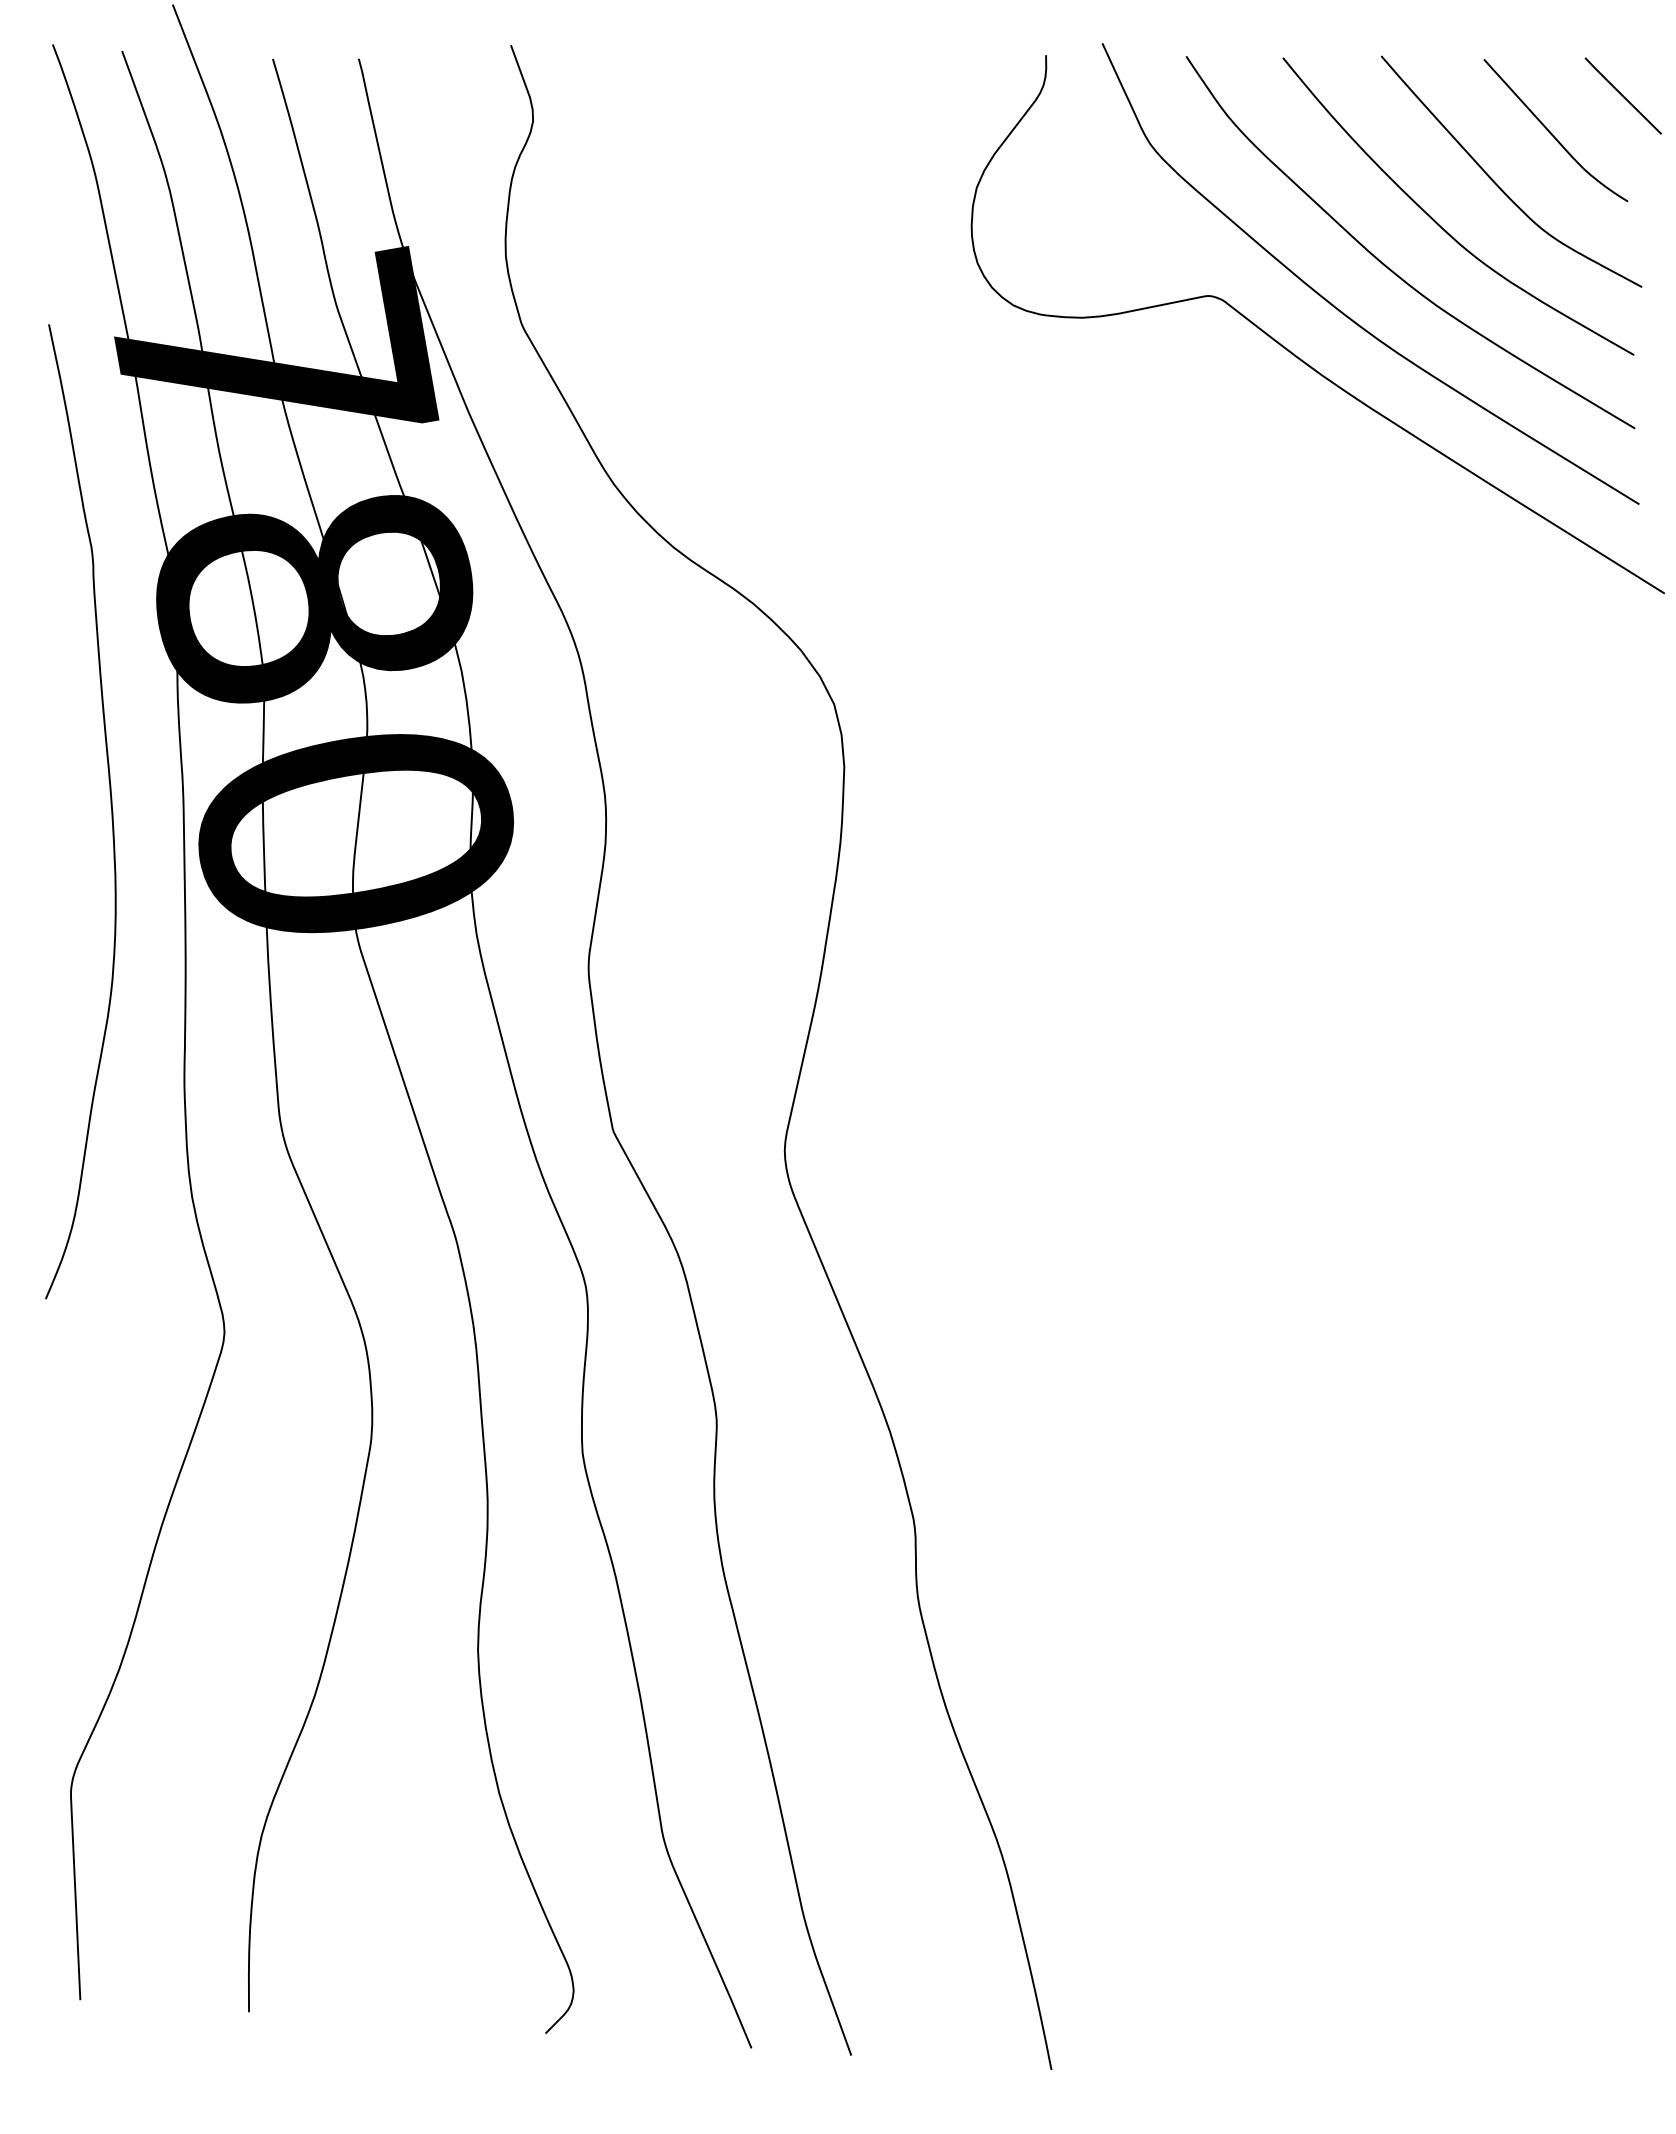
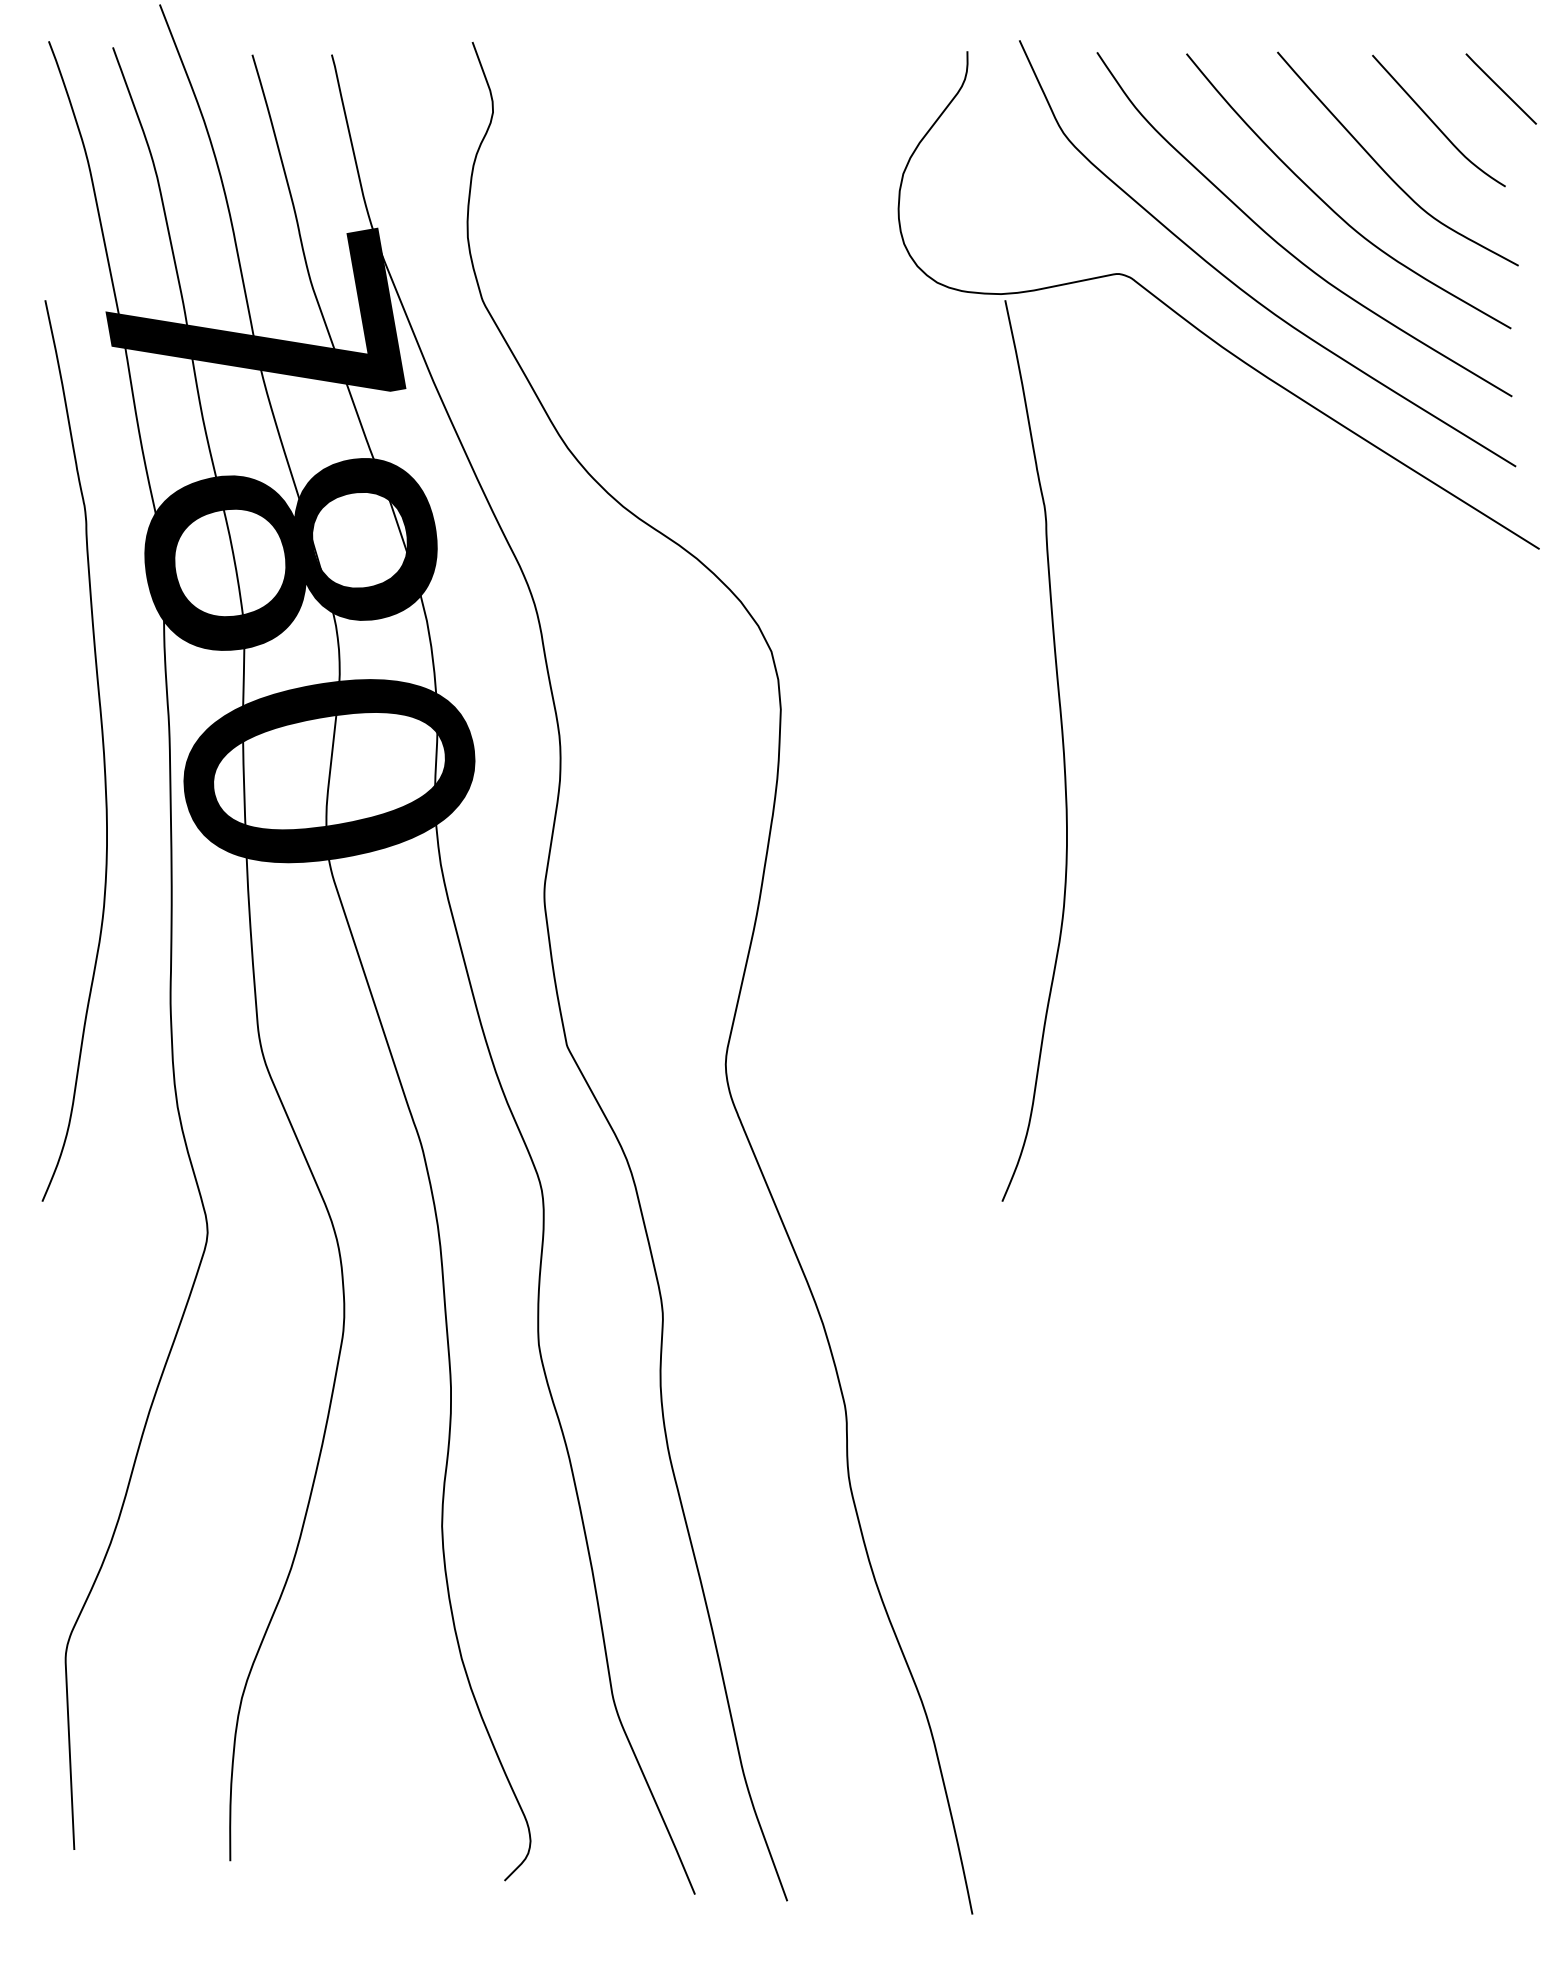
curve: (1148, 805) -> (1062, 745), added

